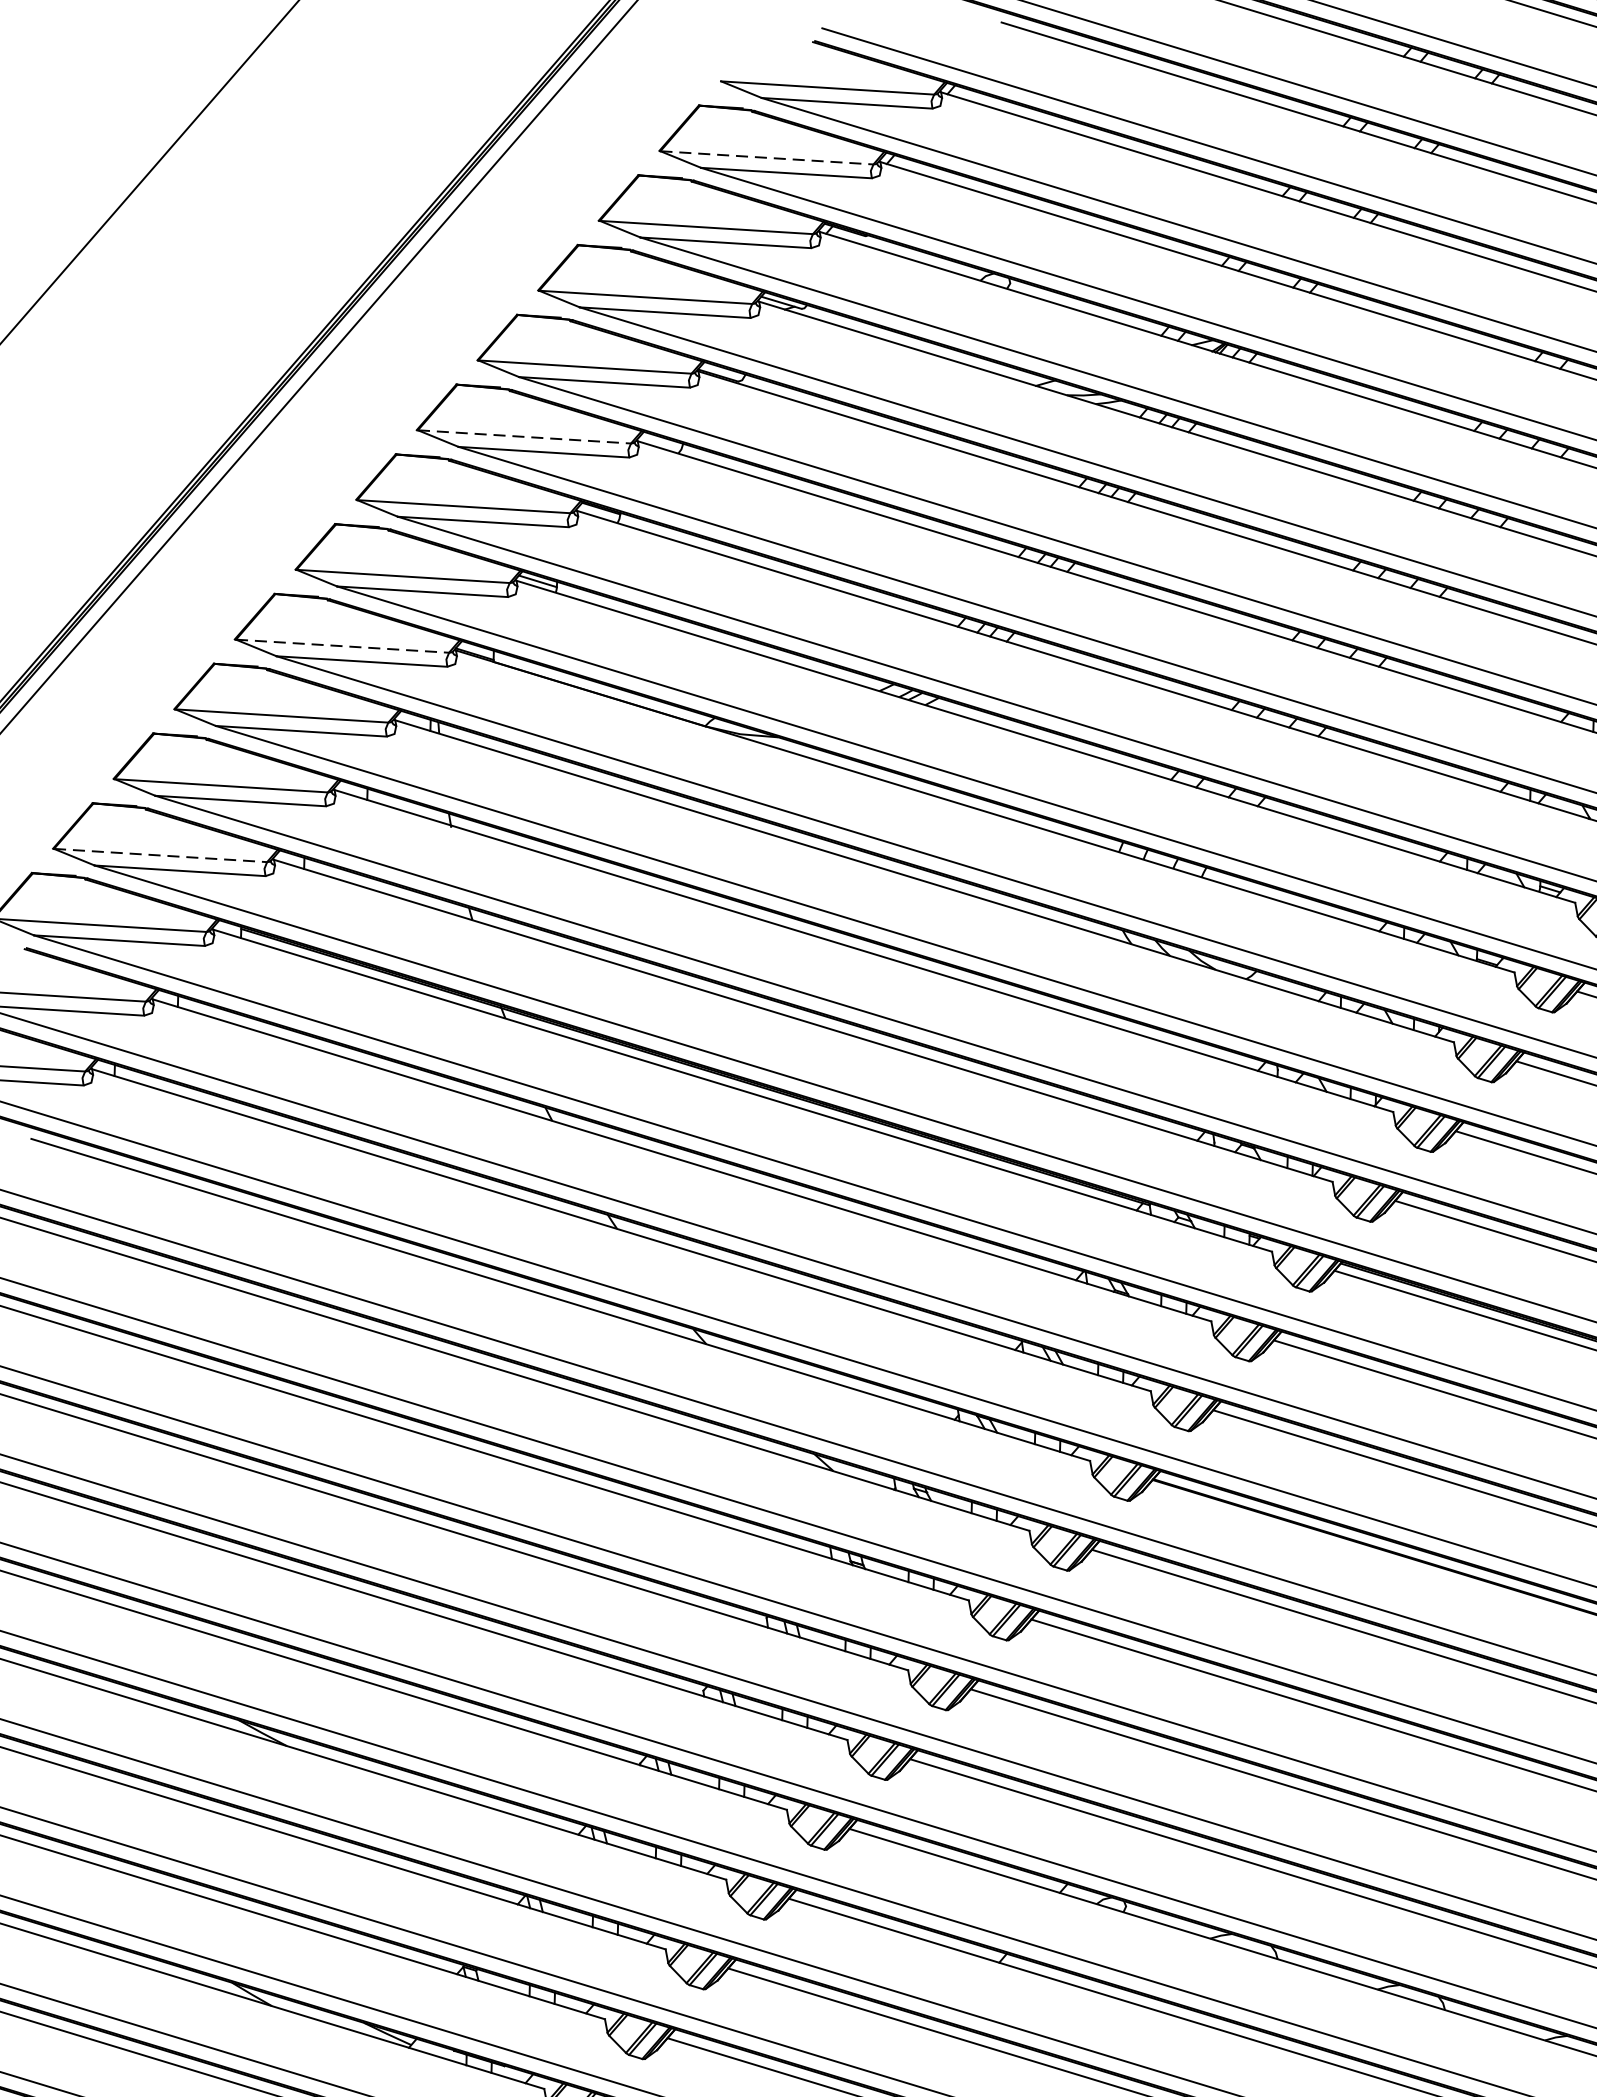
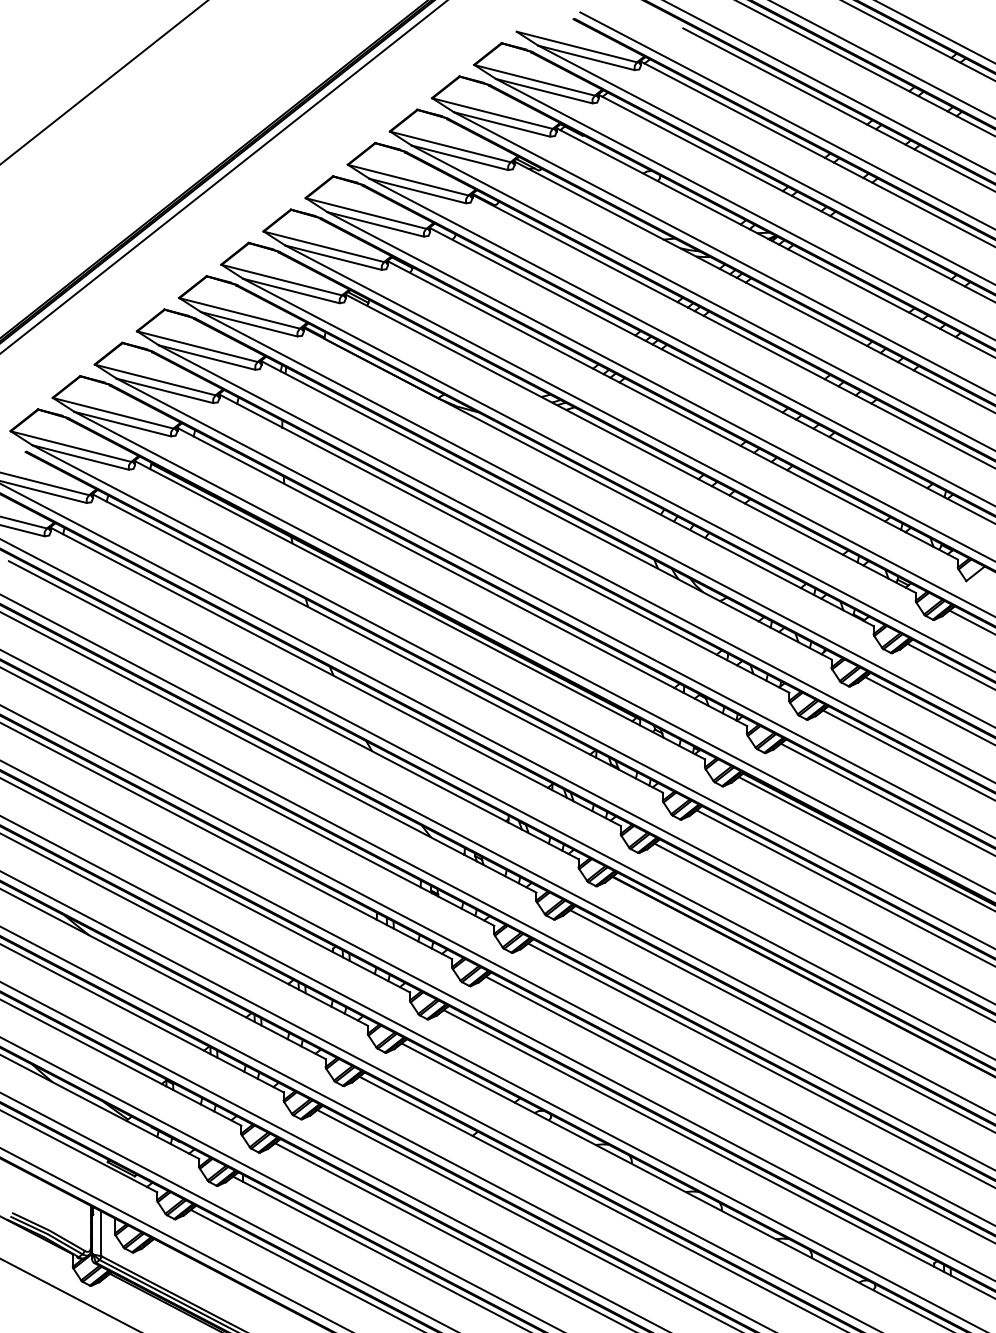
line: (768, 157) -> (535, 80), dashed -> solid
line: (524, 436) -> (366, 213), dashed -> solid
line: (343, 646) -> (240, 313), dashed -> solid
line: (161, 855) -> (113, 413), dashed -> solid

